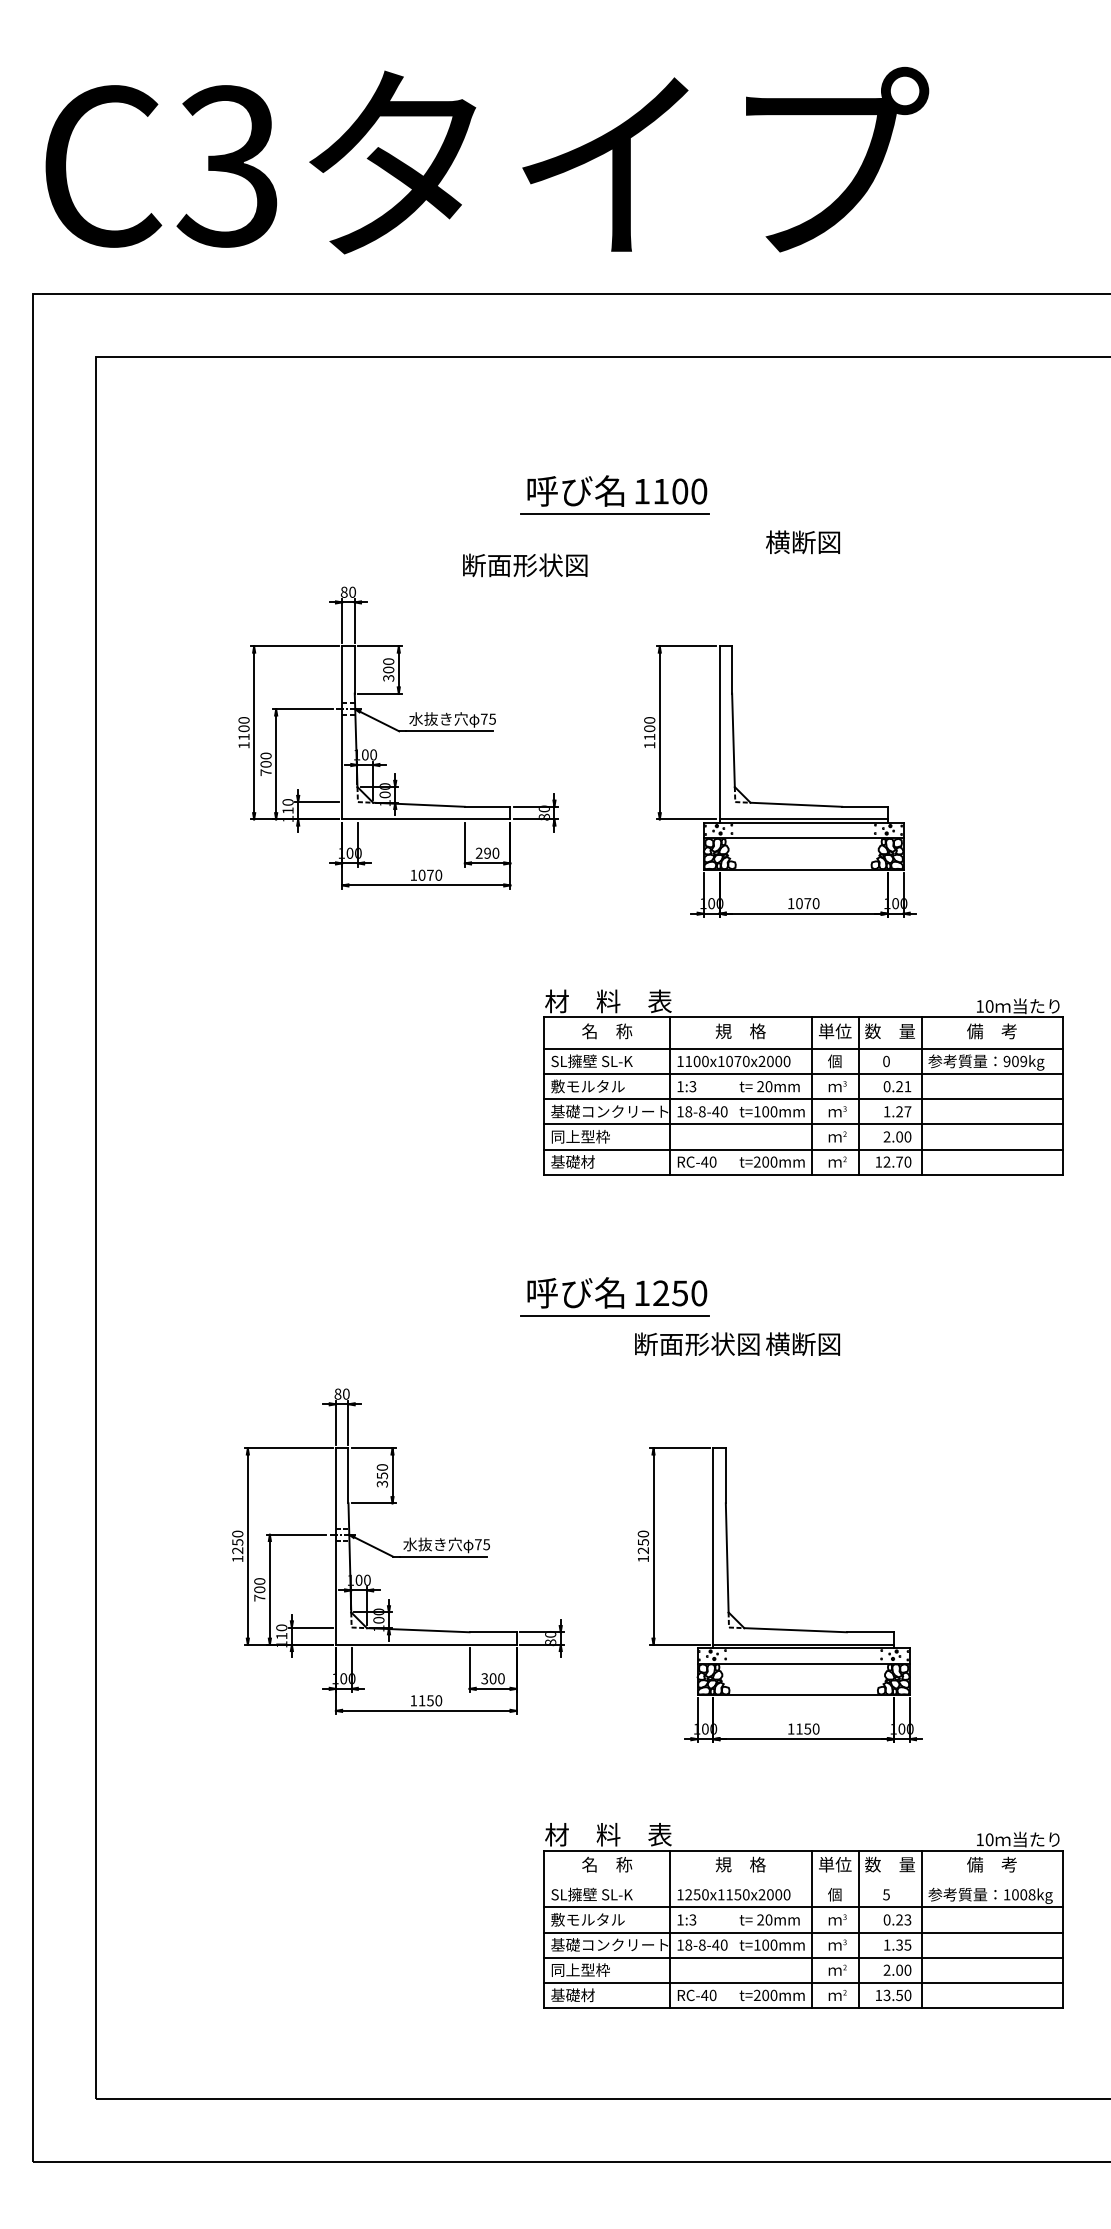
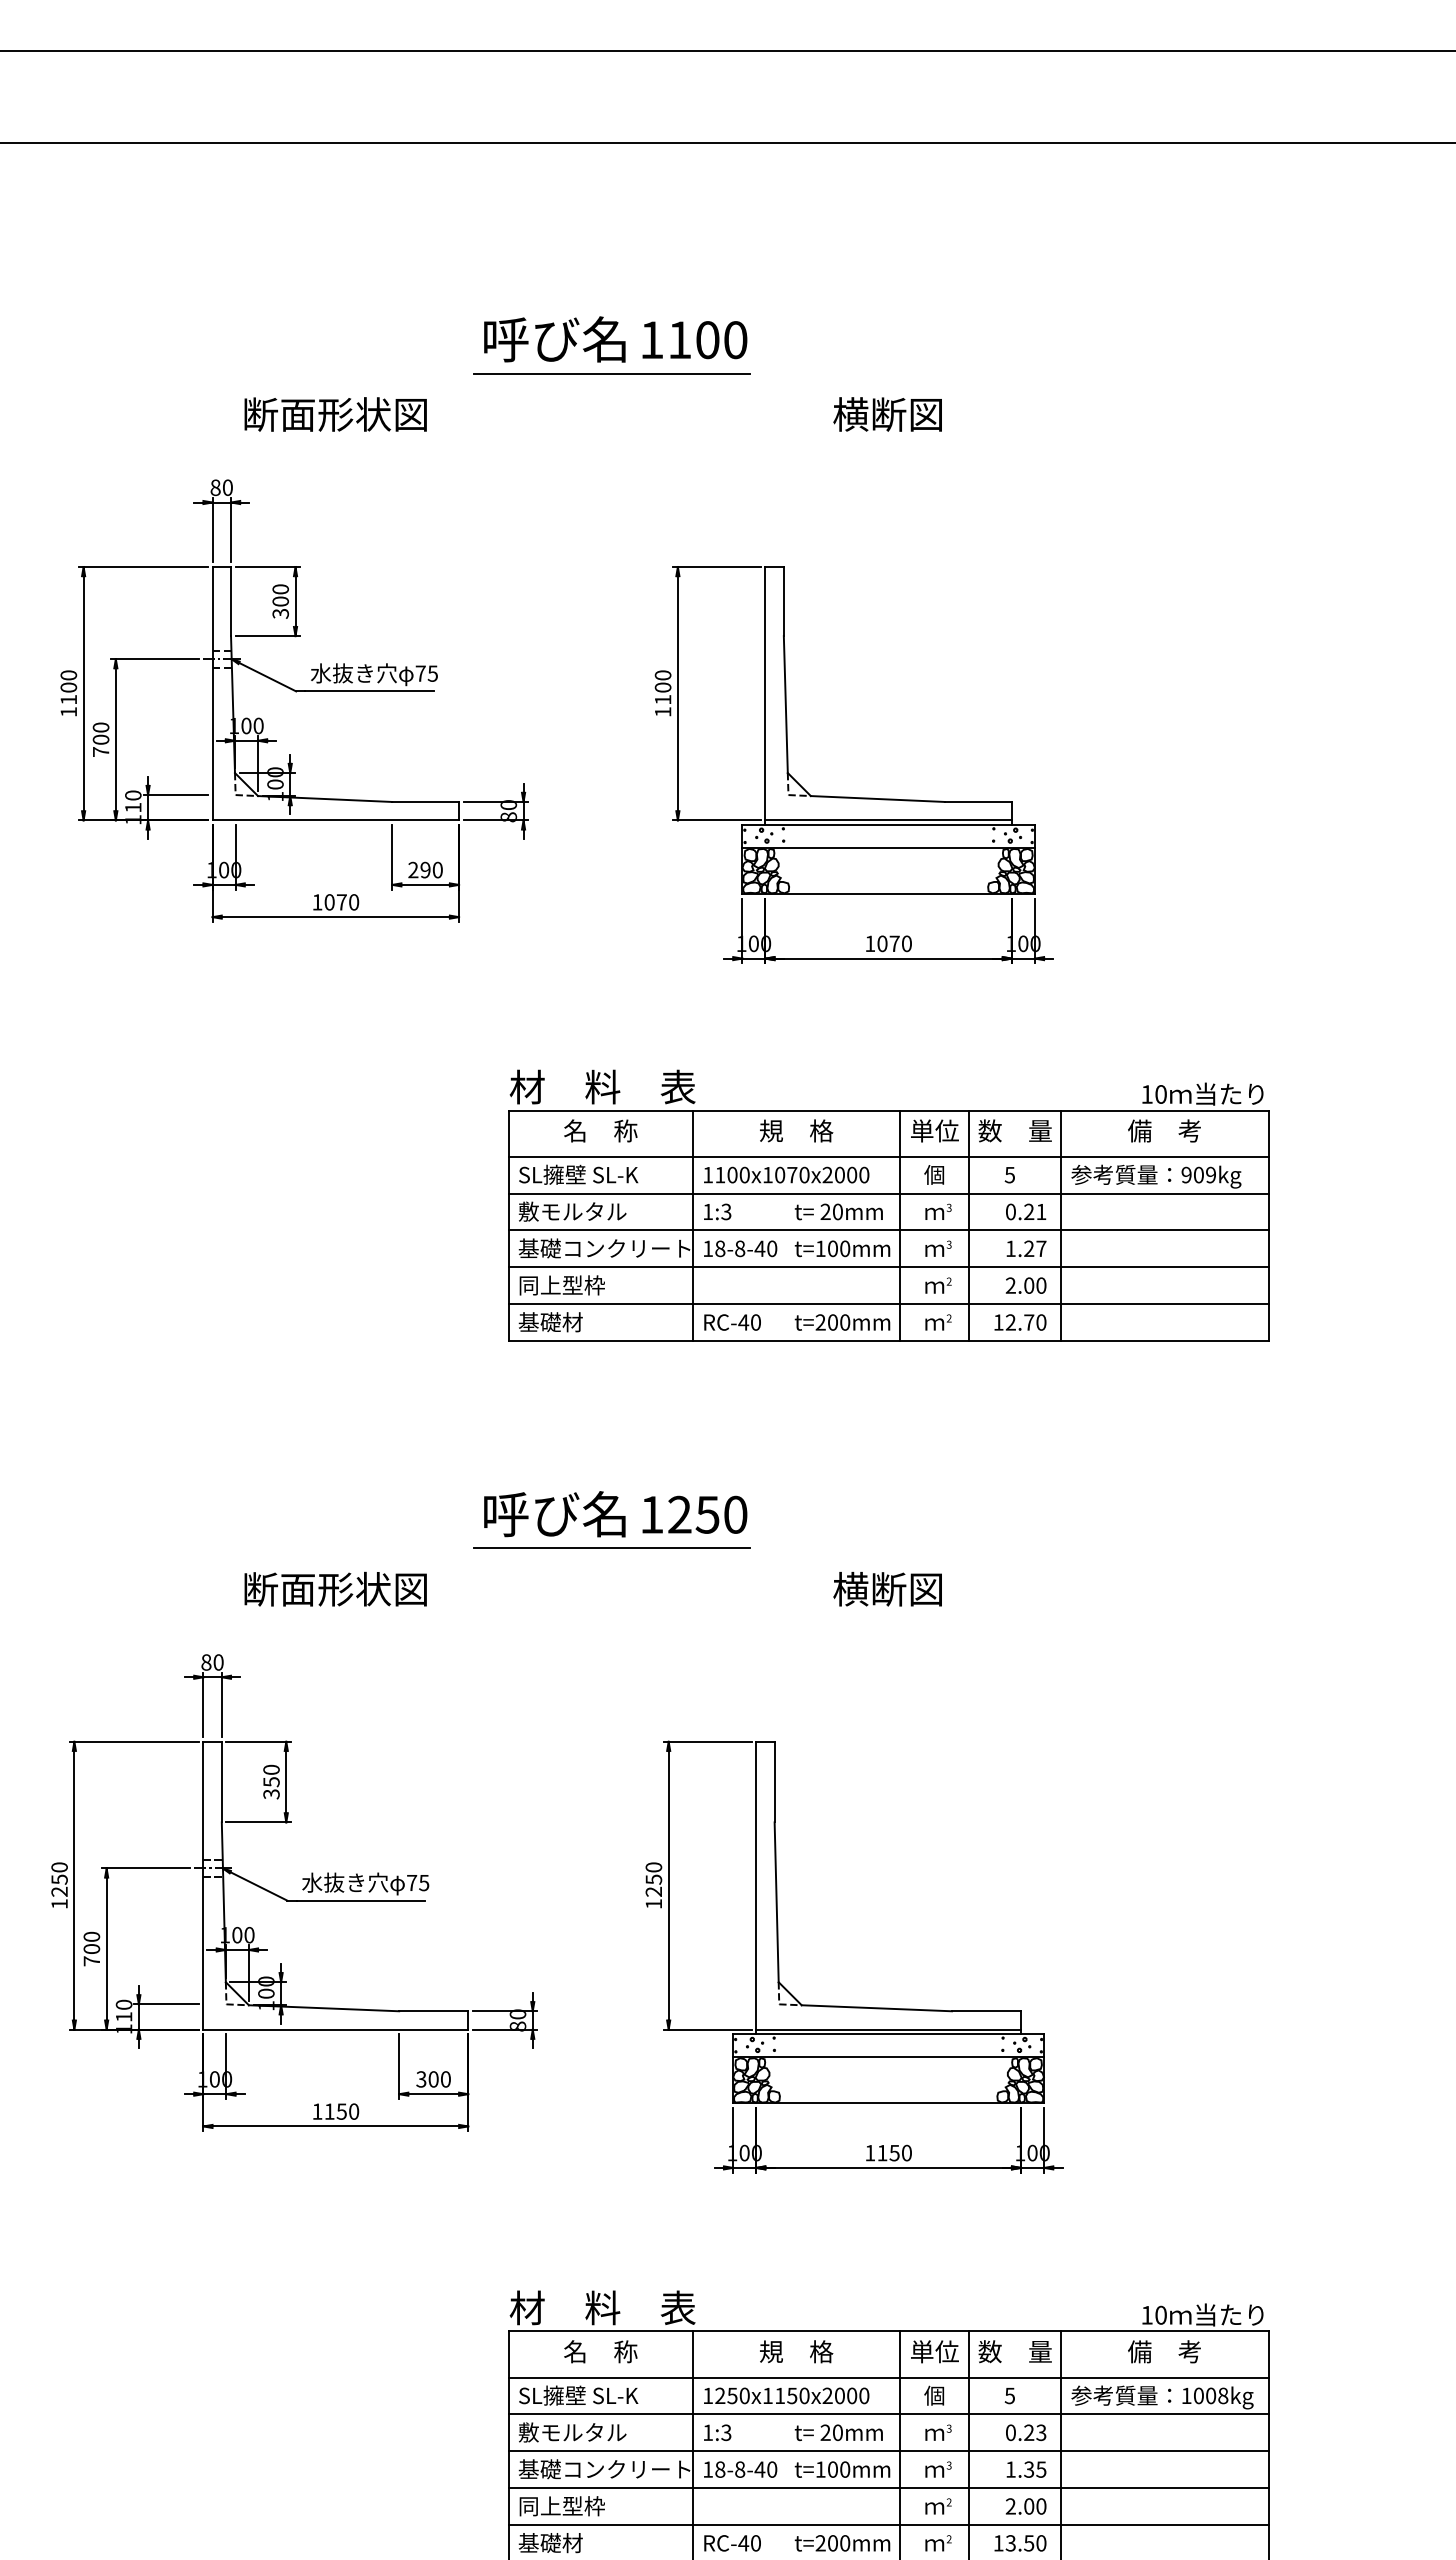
text: (525, 565) -> (336, 414), moved
text: (886, 1061) -> (1009, 1175), 0 -> 5
text: (697, 1343) -> (336, 1588), moved
line: (803, 1882) -> (888, 2377), added

